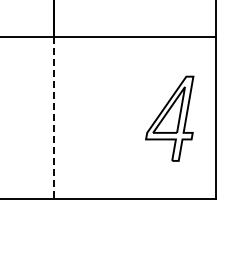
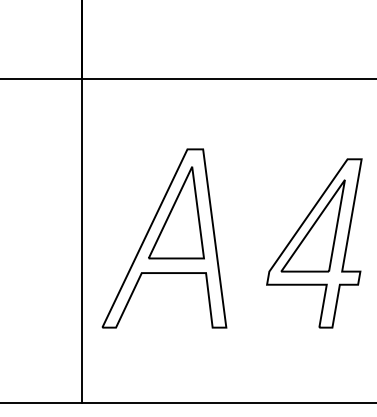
part: (94, 115) -> (163, 236), added
line: (53, 118) -> (82, 242), dashed -> solid

